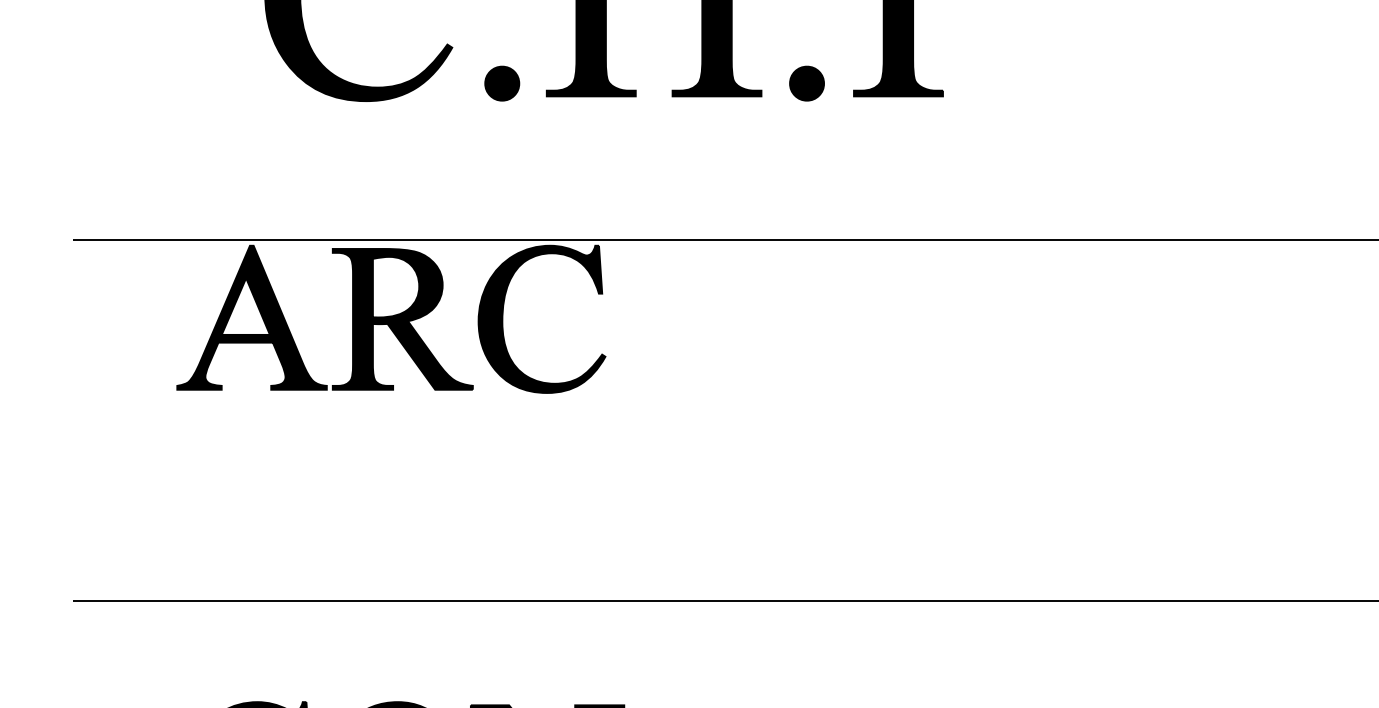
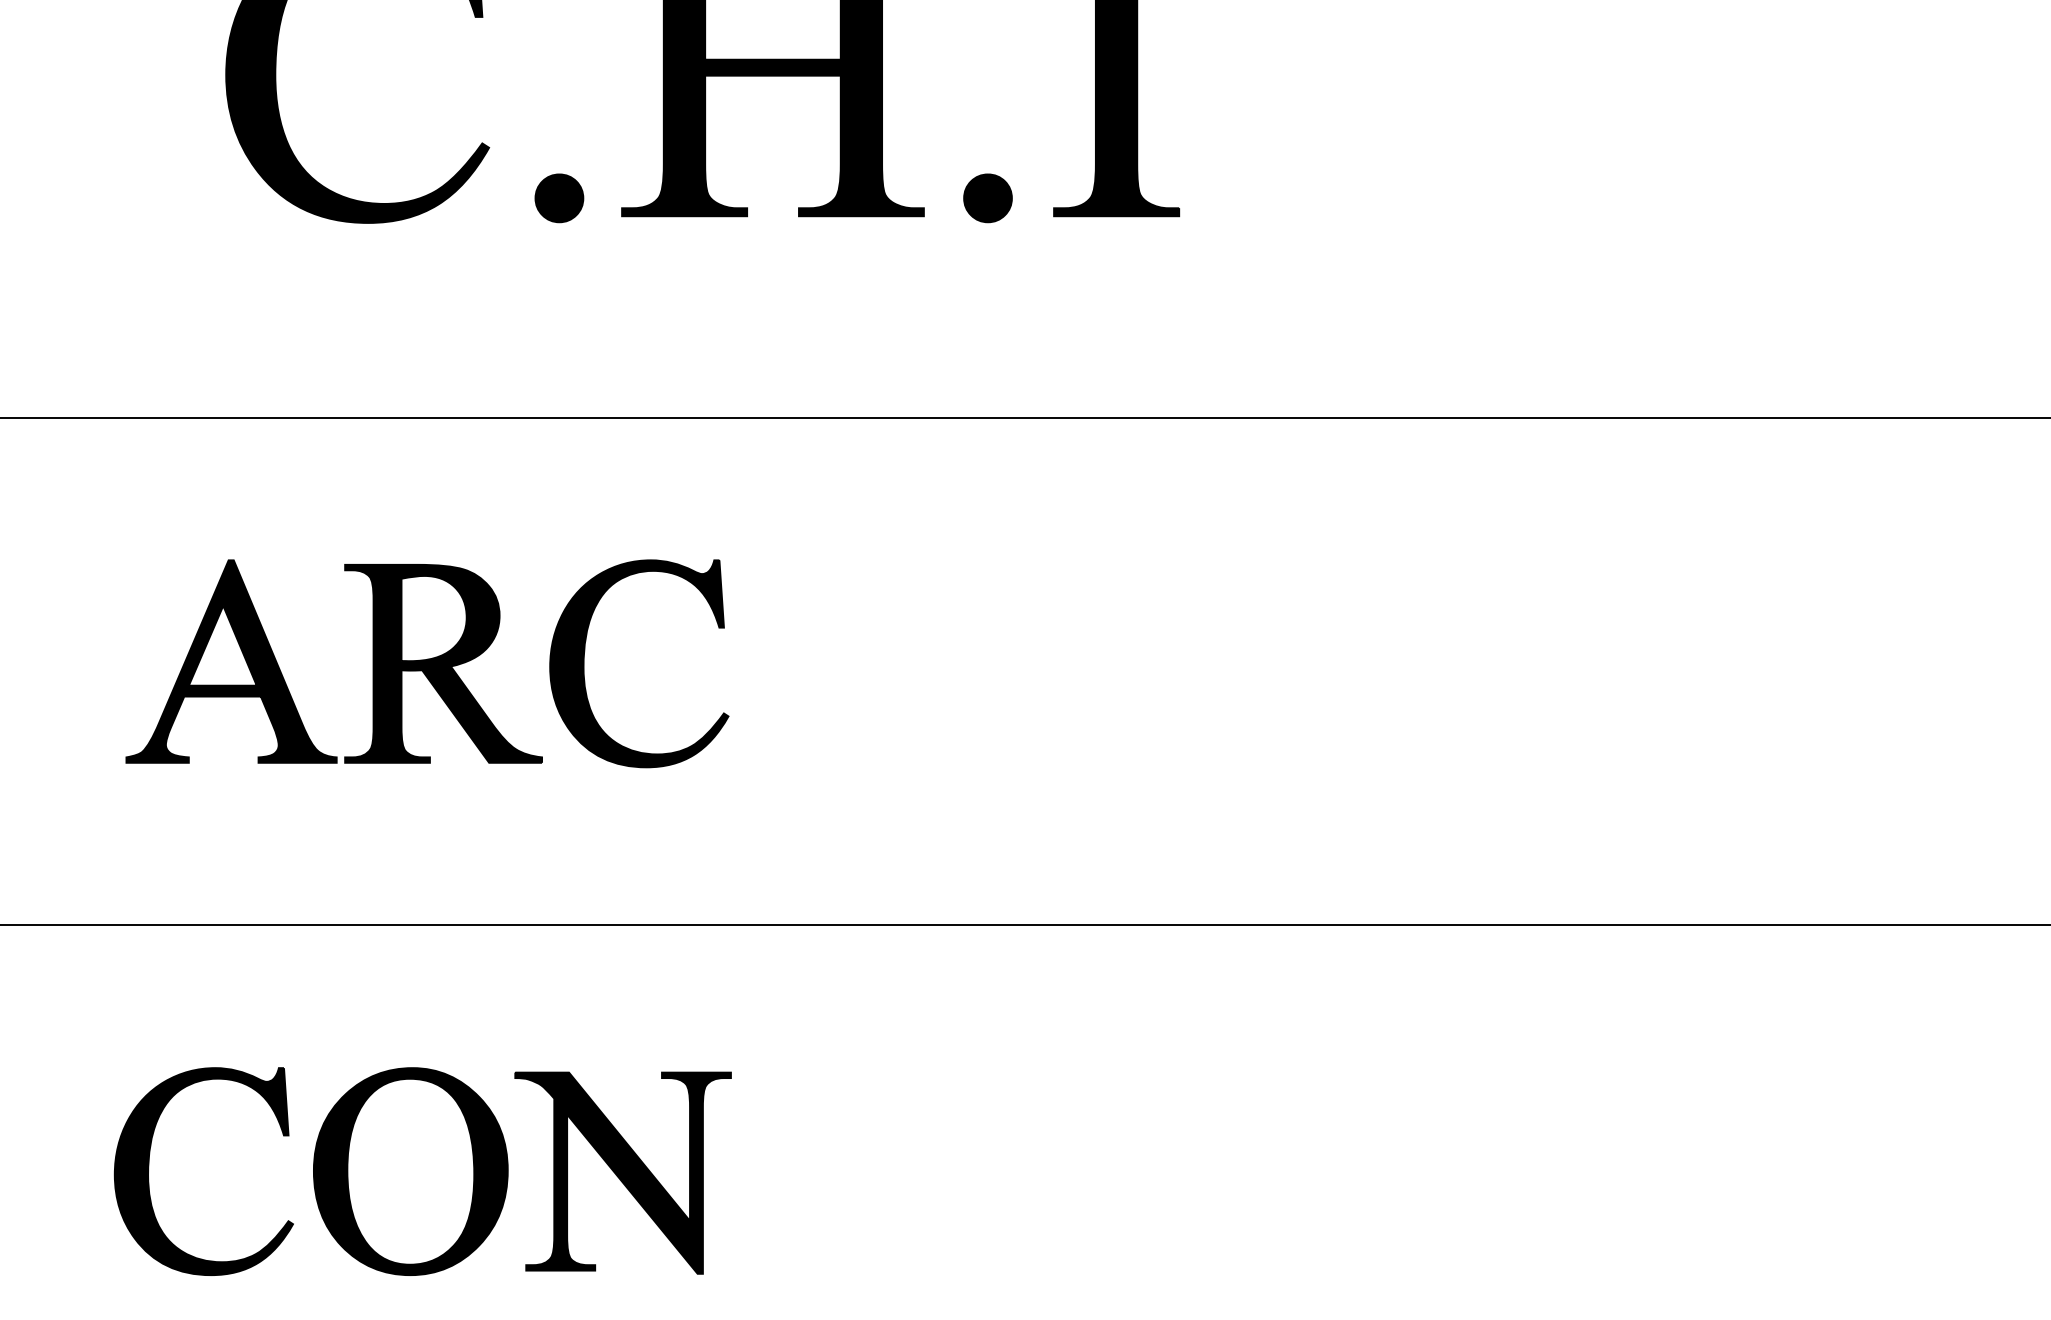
part: (391, 319) -> (427, 663), moved

